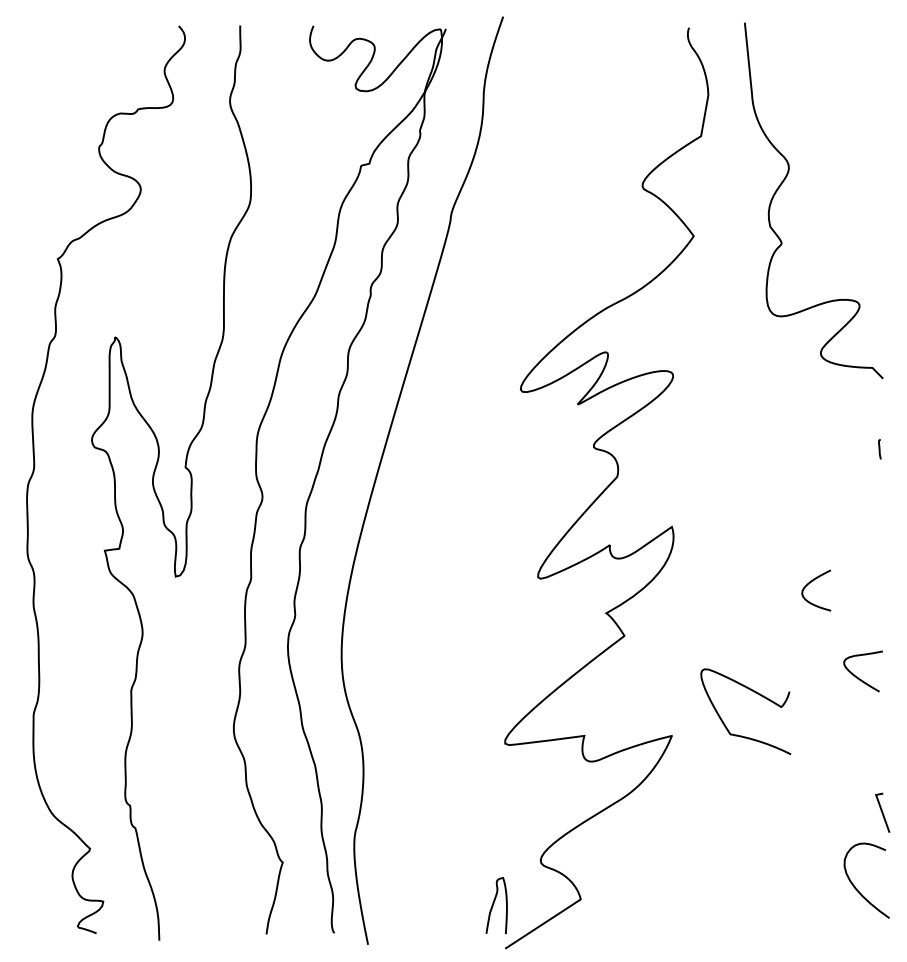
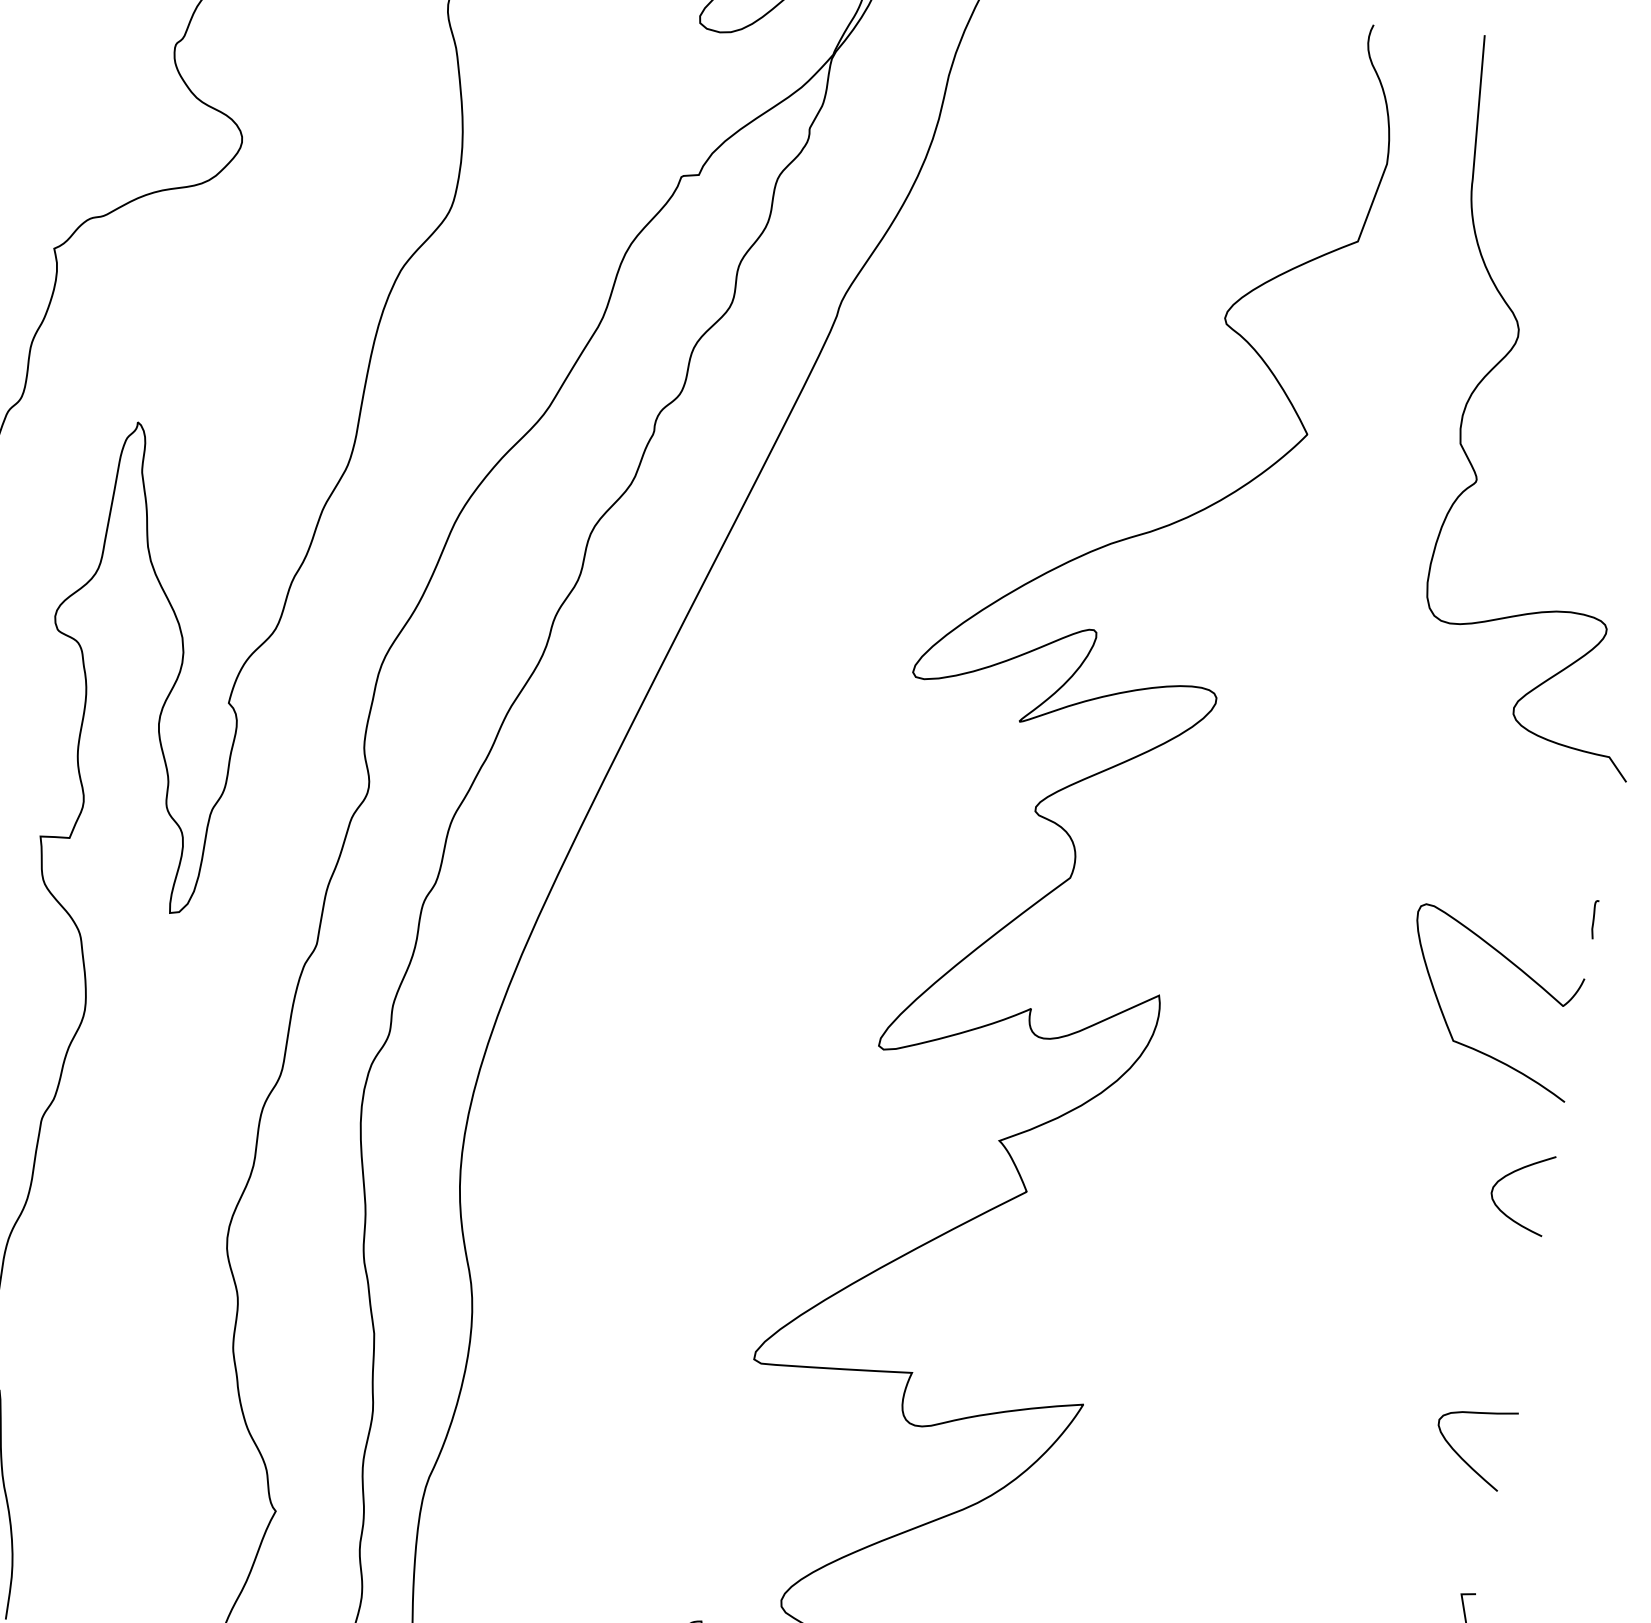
curve: (810, 583) -> (1511, 1175), moved
curve: (857, 676) -> (1460, 1453), moved
curve: (755, 693) -> (1517, 970), moved

